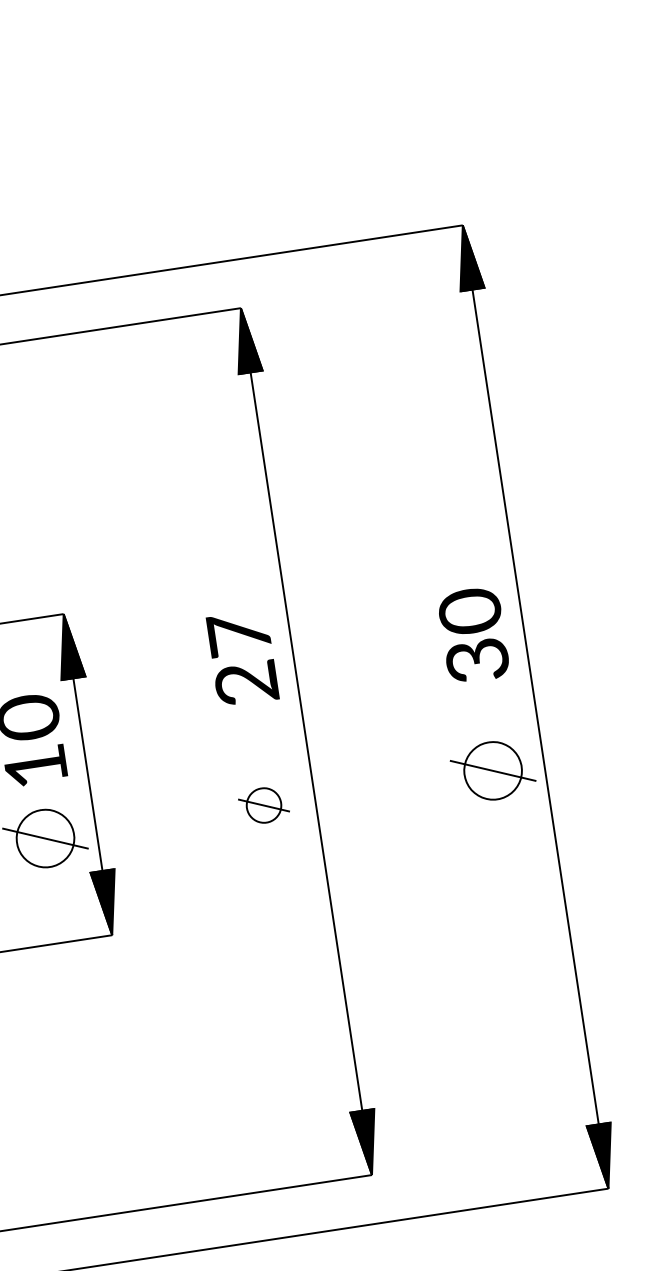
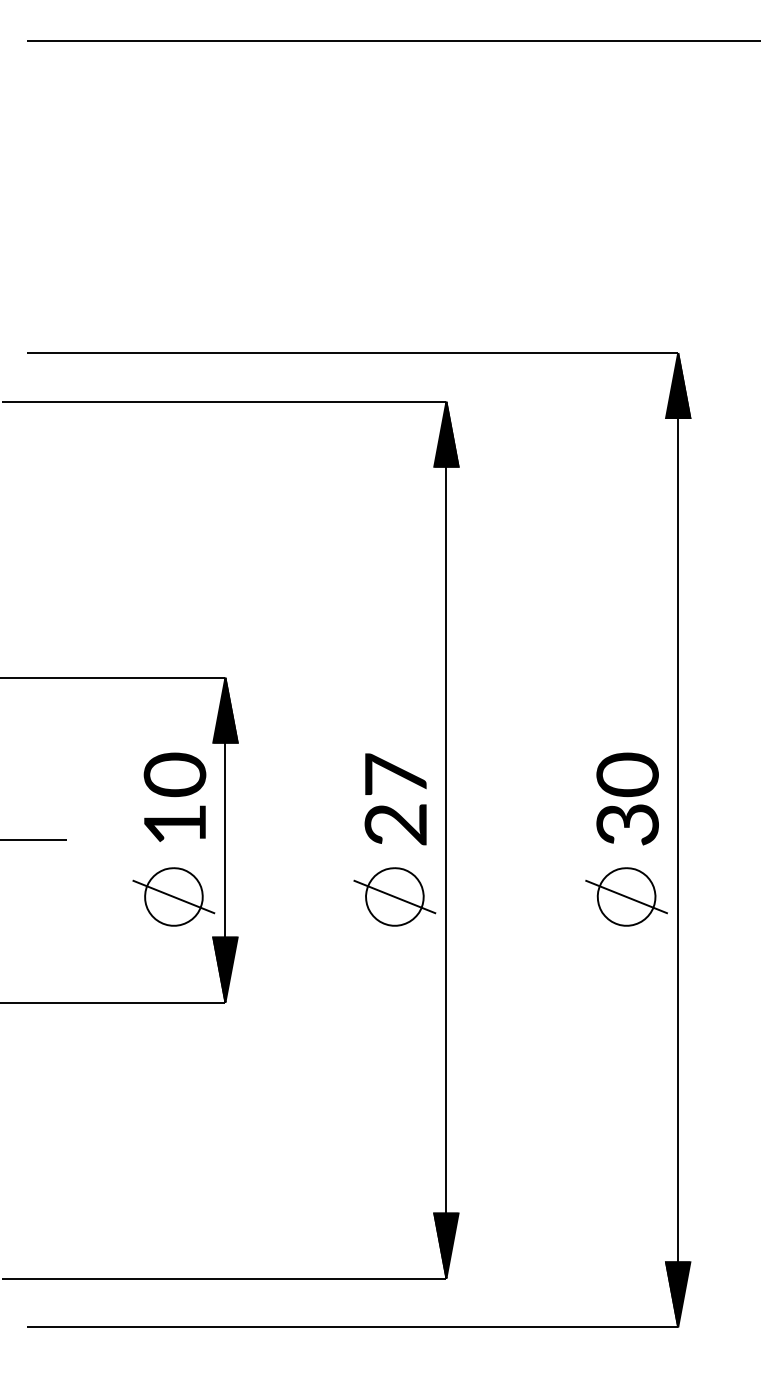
text: (473, 634) -> (627, 798), moved
text: (242, 658) -> (395, 799), moved
part: (263, 805) -> (394, 896), size x1.67

